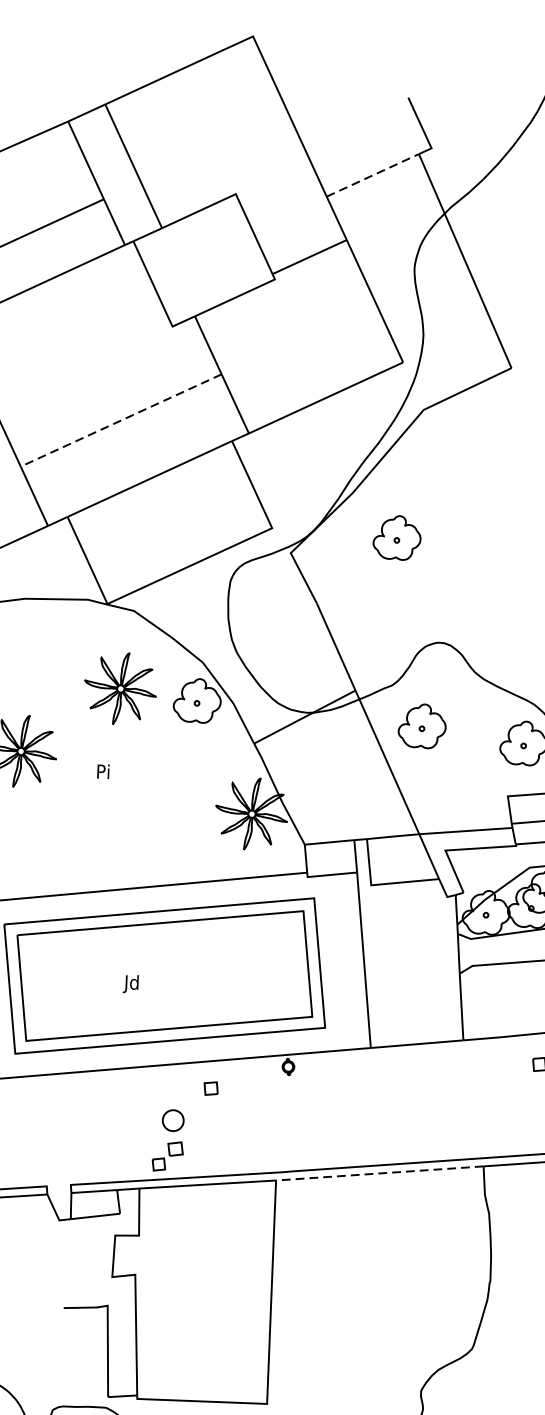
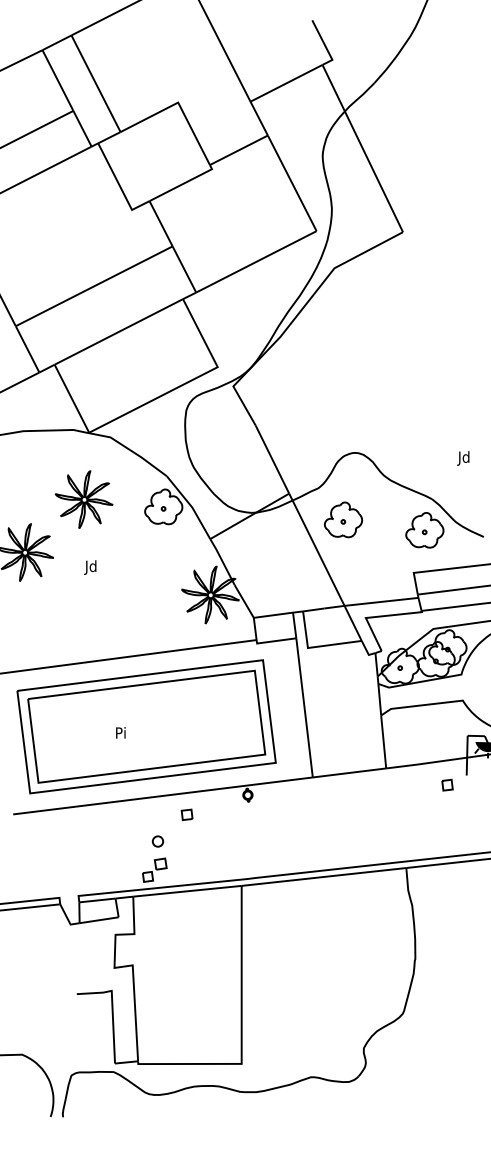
line: (372, 175) -> (286, 83), dashed -> solid
line: (121, 420) -> (94, 286), dashed -> solid
part: (397, 537) -> (317, 370), removed
part: (119, 688) -> (83, 499), moved
text: (102, 773) -> (90, 567), Pi -> Jd
text: (130, 984) -> (119, 734), Jd -> Pi
circle: (172, 1120) -> (157, 841), size x0.62
line: (380, 1172) -> (324, 876), dashed -> solid

